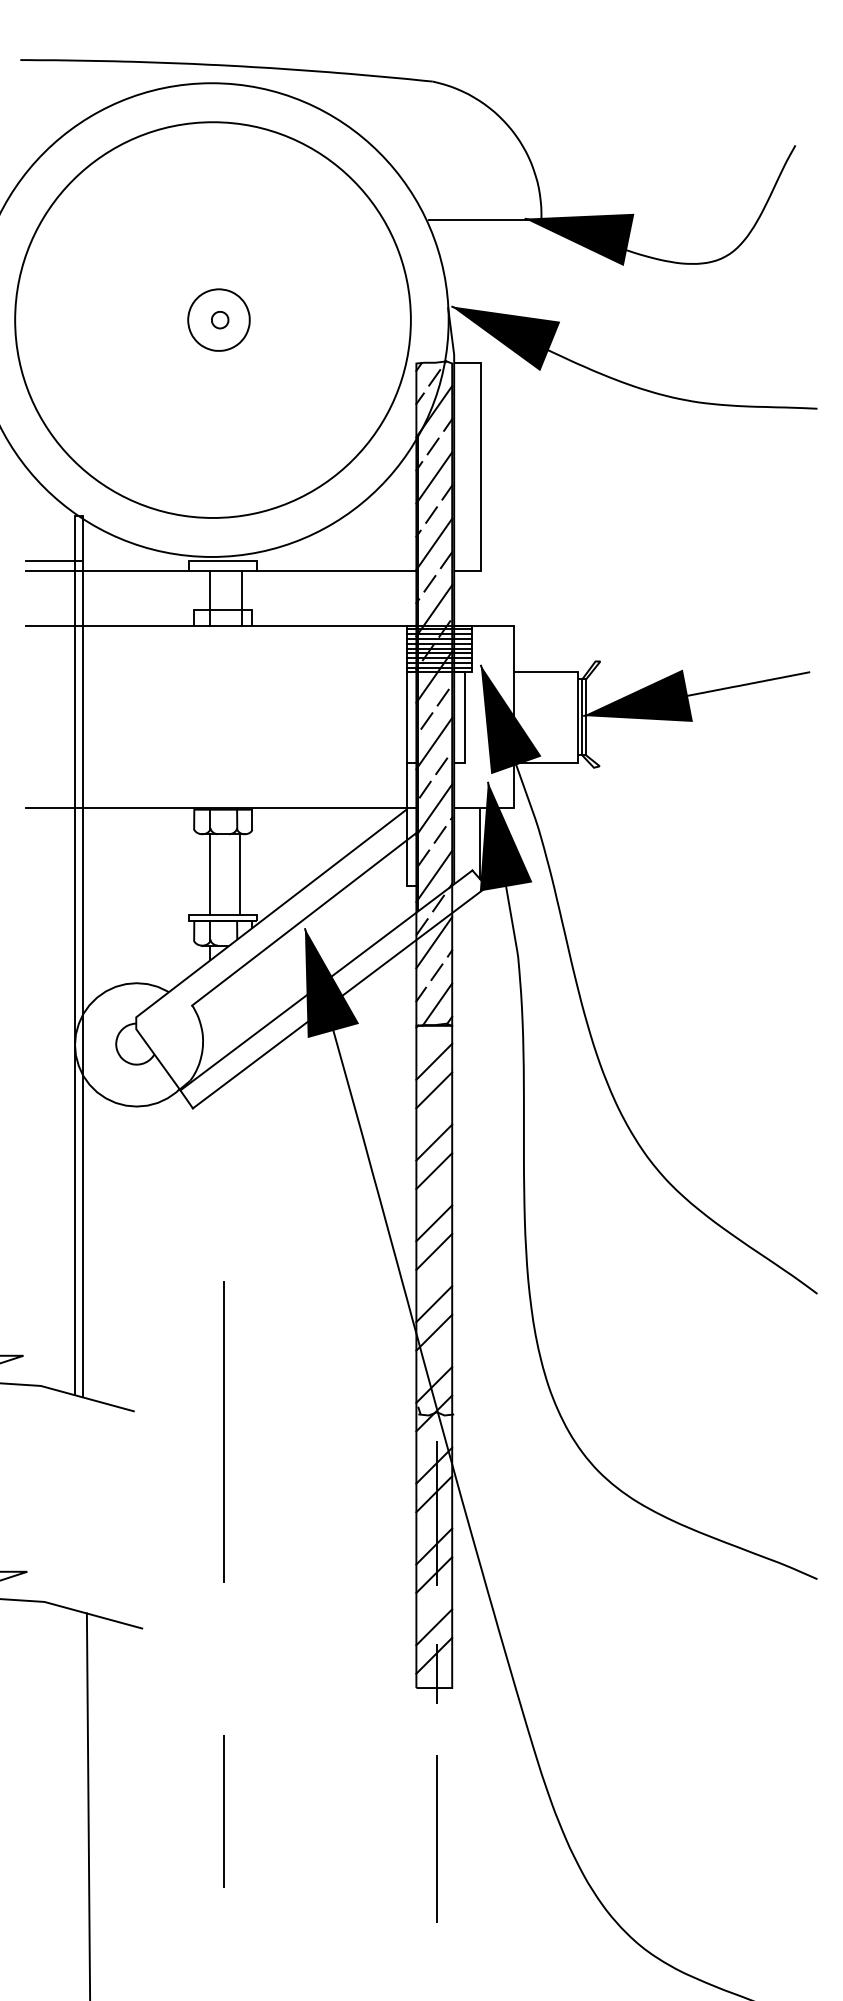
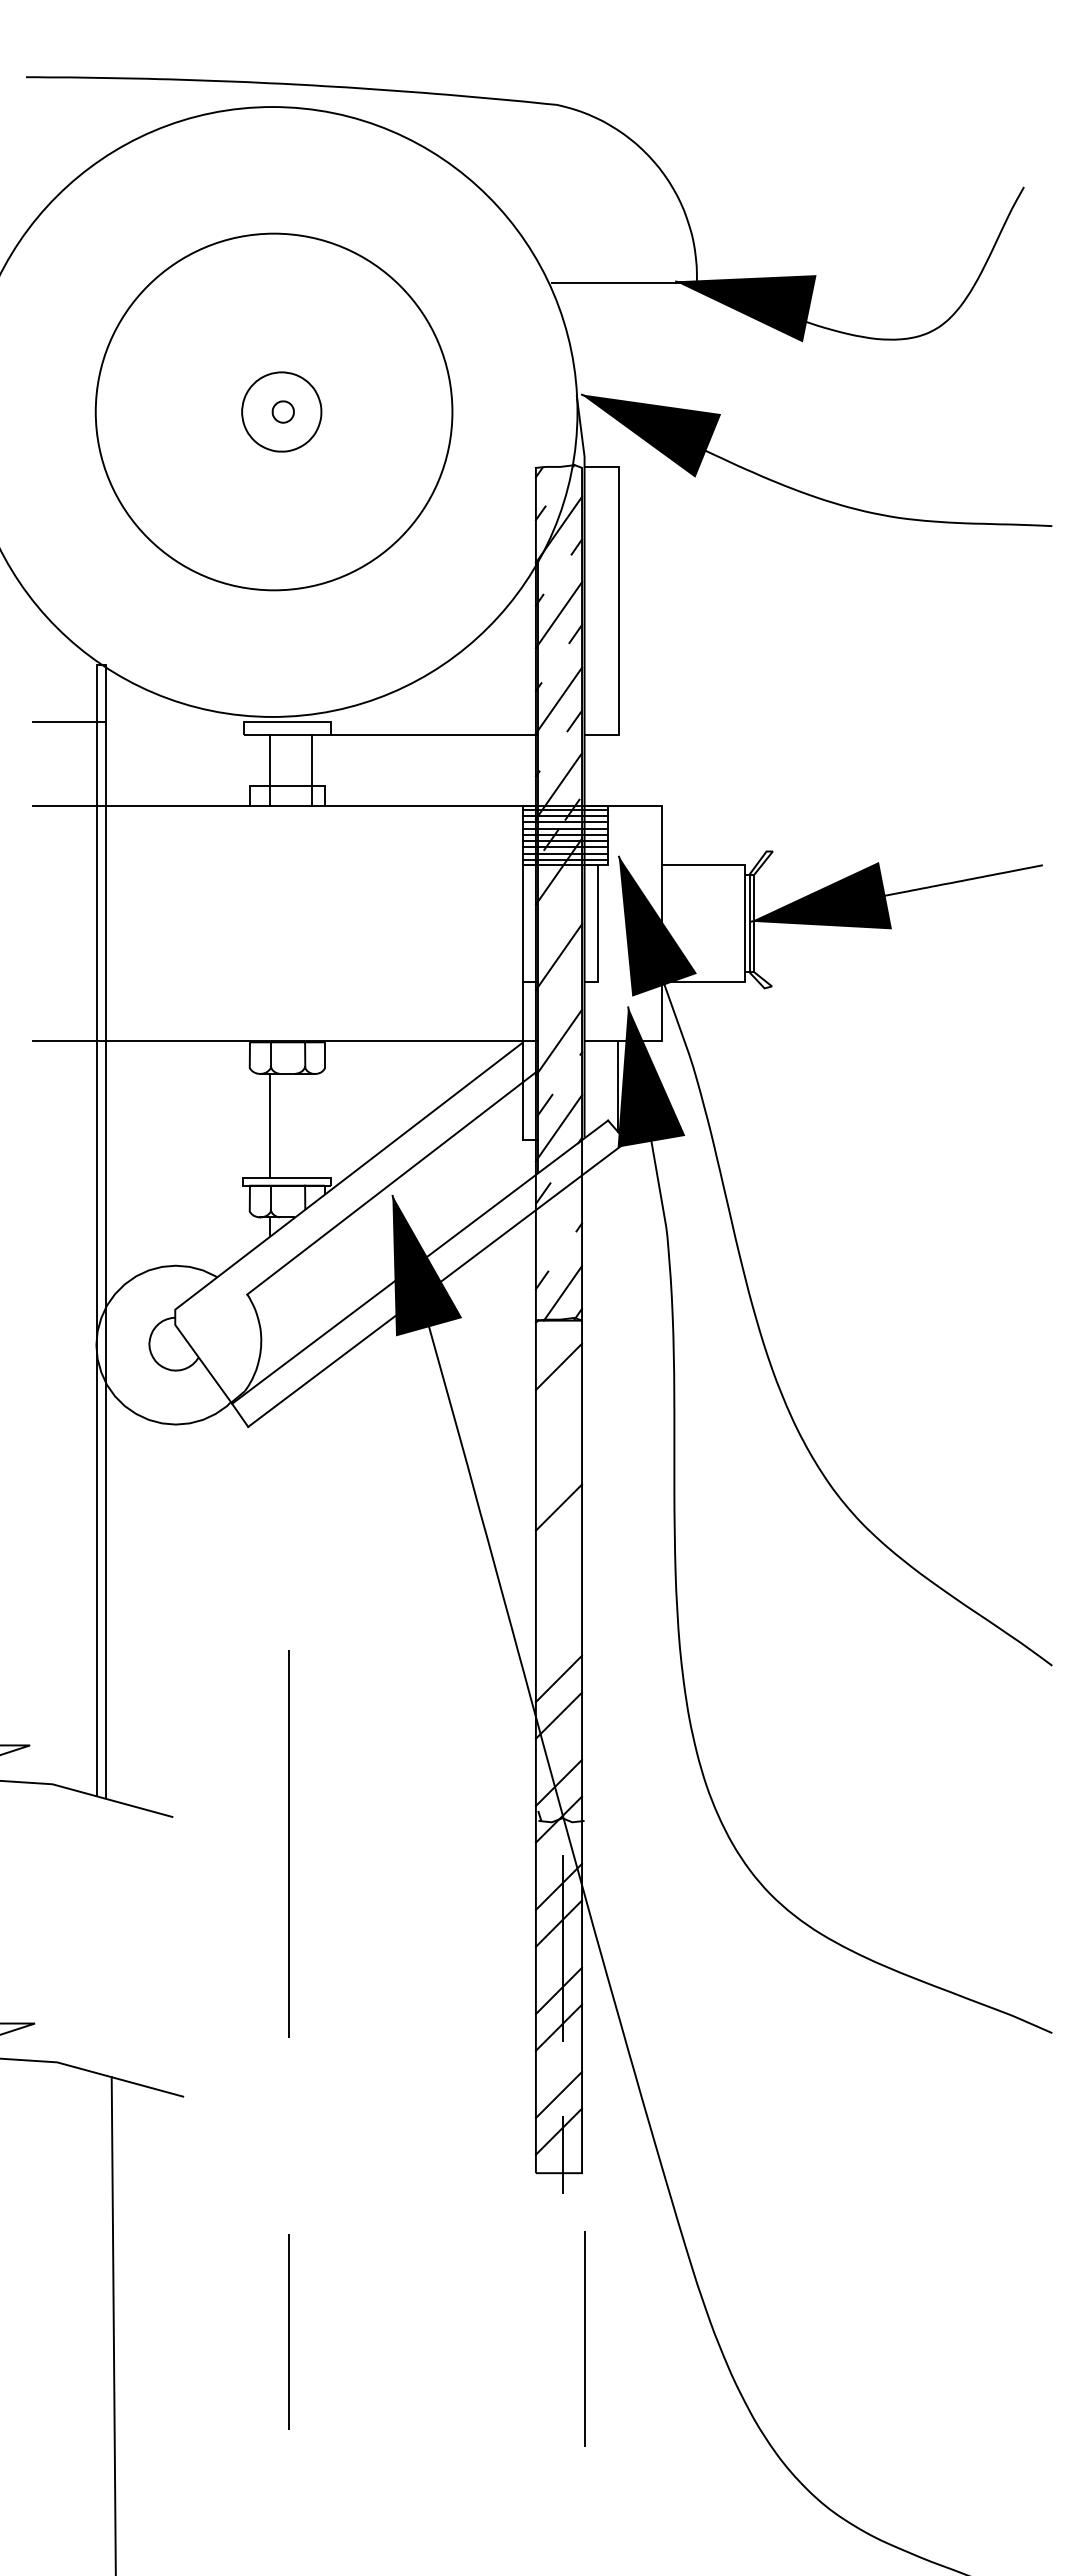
circle: (212, 319) -> (273, 411), size x0.7
line: (434, 377) -> (559, 486), removed
line: (433, 446) -> (557, 574), removed
line: (431, 515) -> (555, 663), removed
line: (107, 571) -> (138, 735), removed
line: (430, 583) -> (553, 751), removed
line: (443, 697) -> (570, 897), removed
line: (426, 721) -> (549, 928), removed
line: (441, 766) -> (568, 986), removed
line: (425, 789) -> (547, 1016), removed
line: (440, 834) -> (566, 1074), removed
line: (239, 874) -> (308, 1125), removed
line: (438, 903) -> (564, 1163), removed
line: (433, 942) -> (558, 1213), removed
line: (437, 972) -> (562, 1251), removed
line: (433, 1090) -> (558, 1403), removed
line: (433, 1142) -> (558, 1470), removed
line: (433, 1223) -> (558, 1574), removed
line: (433, 1251) -> (558, 1611), removed
line: (437, 1838) -> (584, 2338), moved

